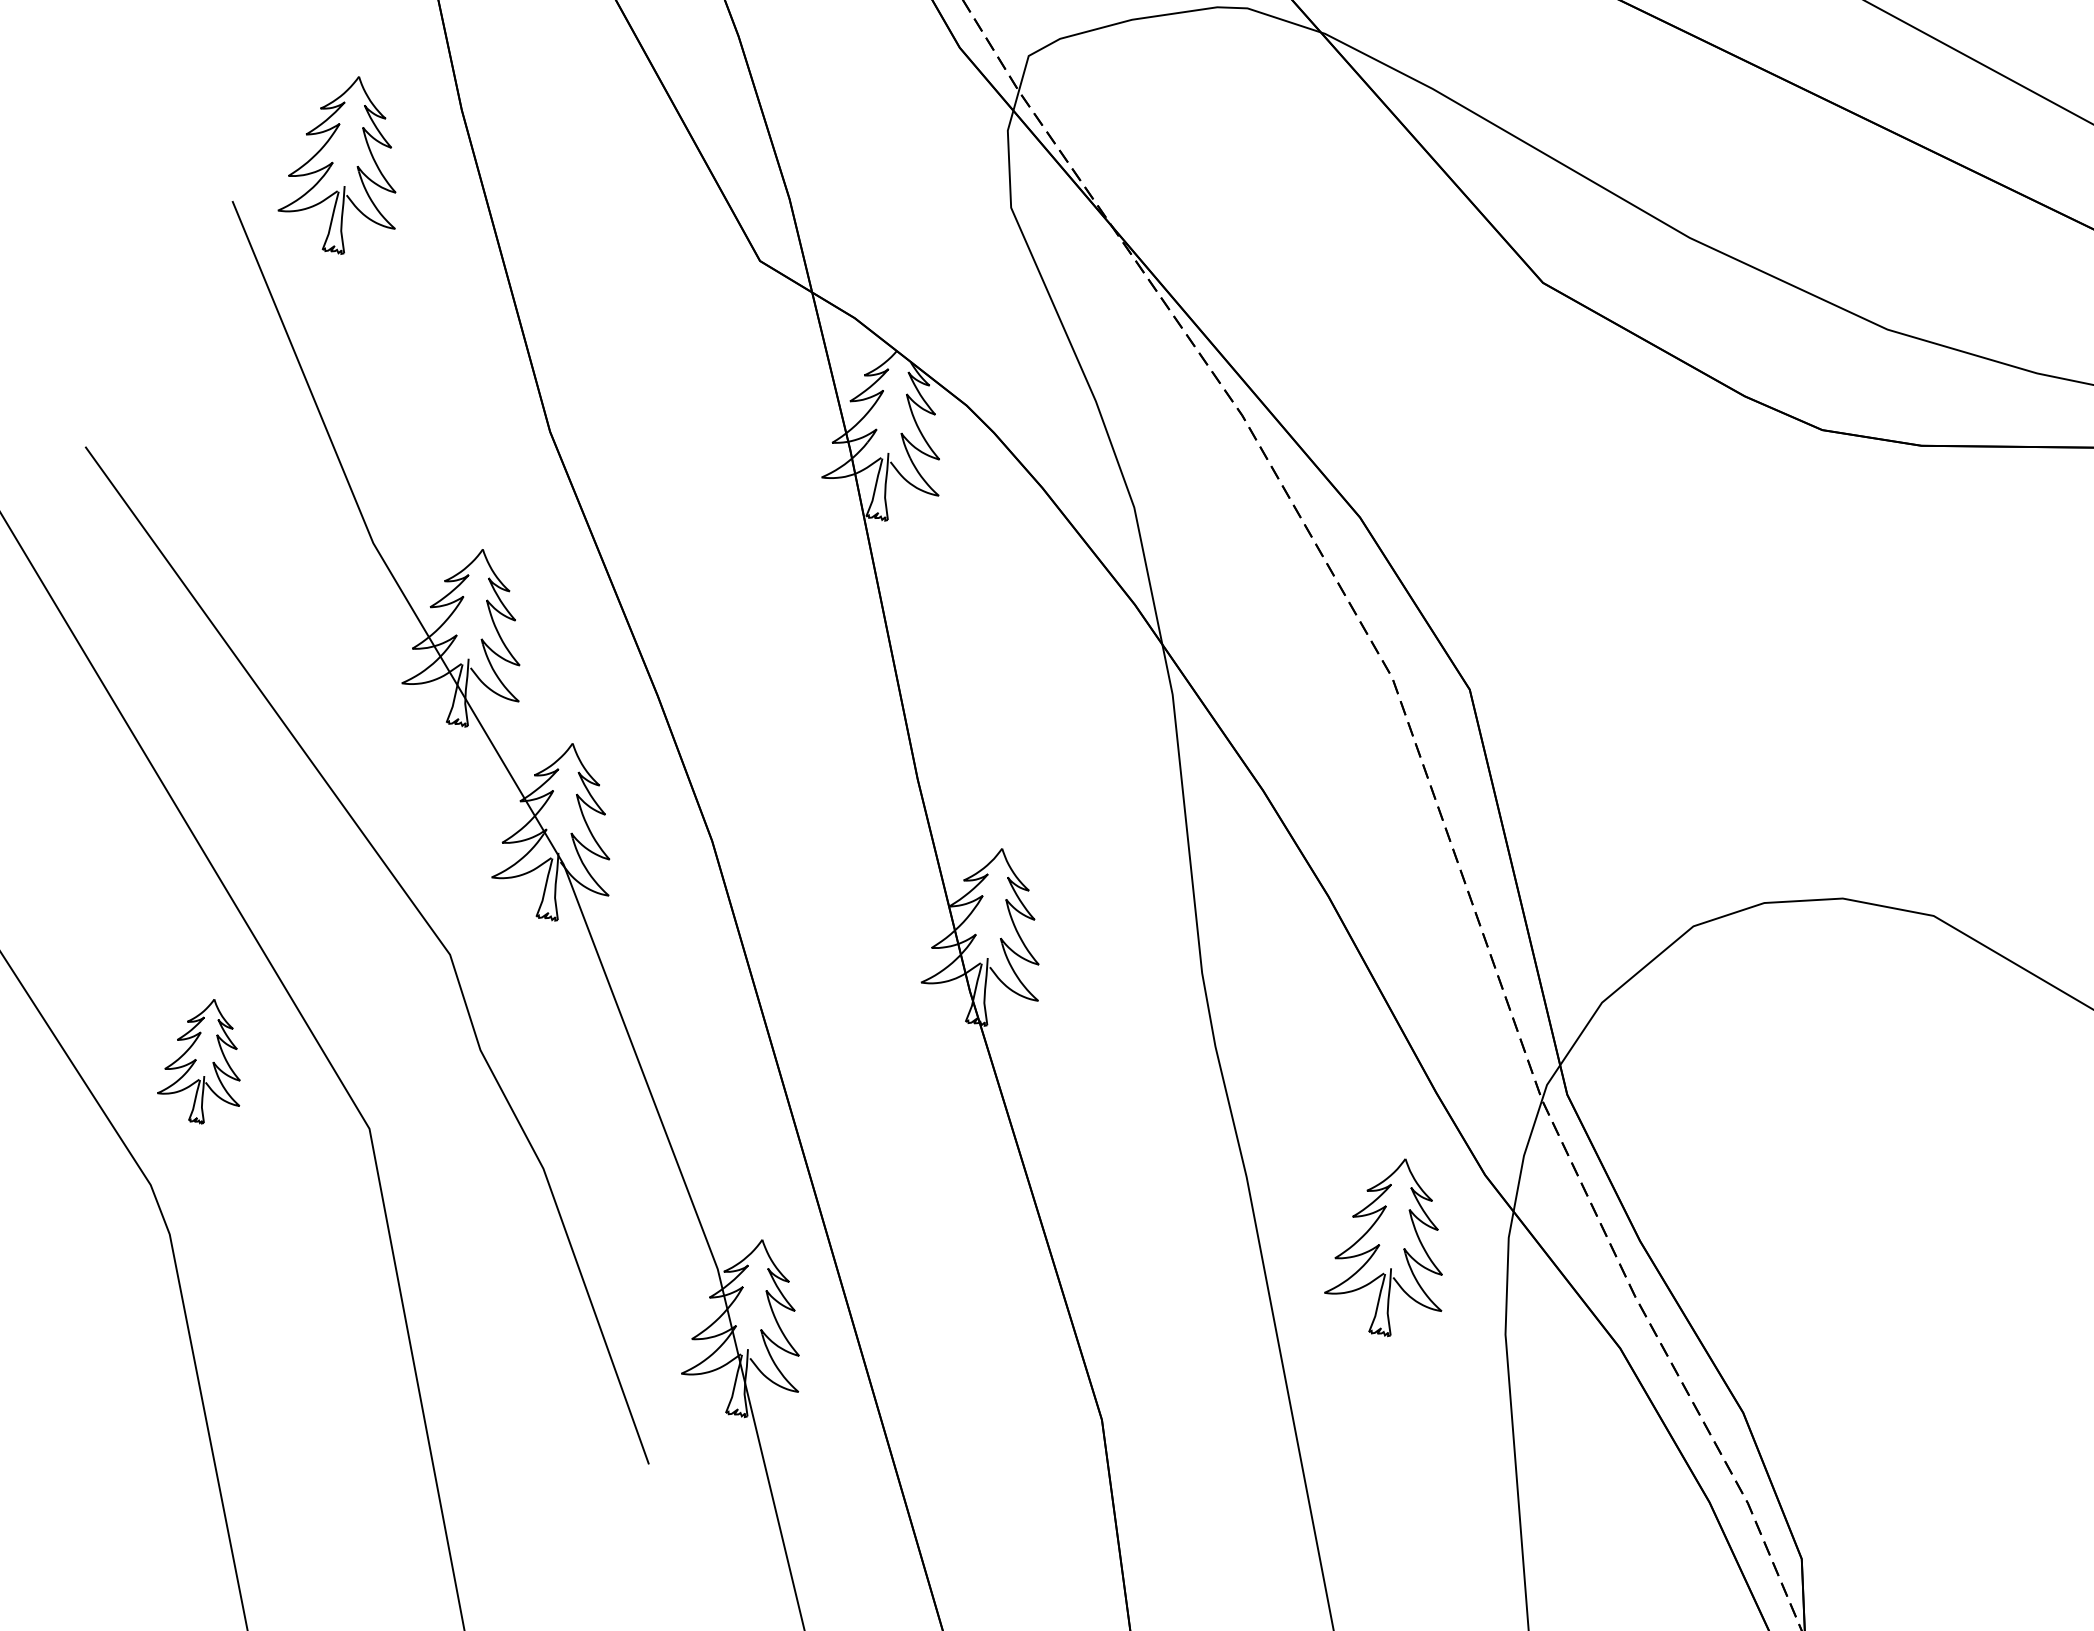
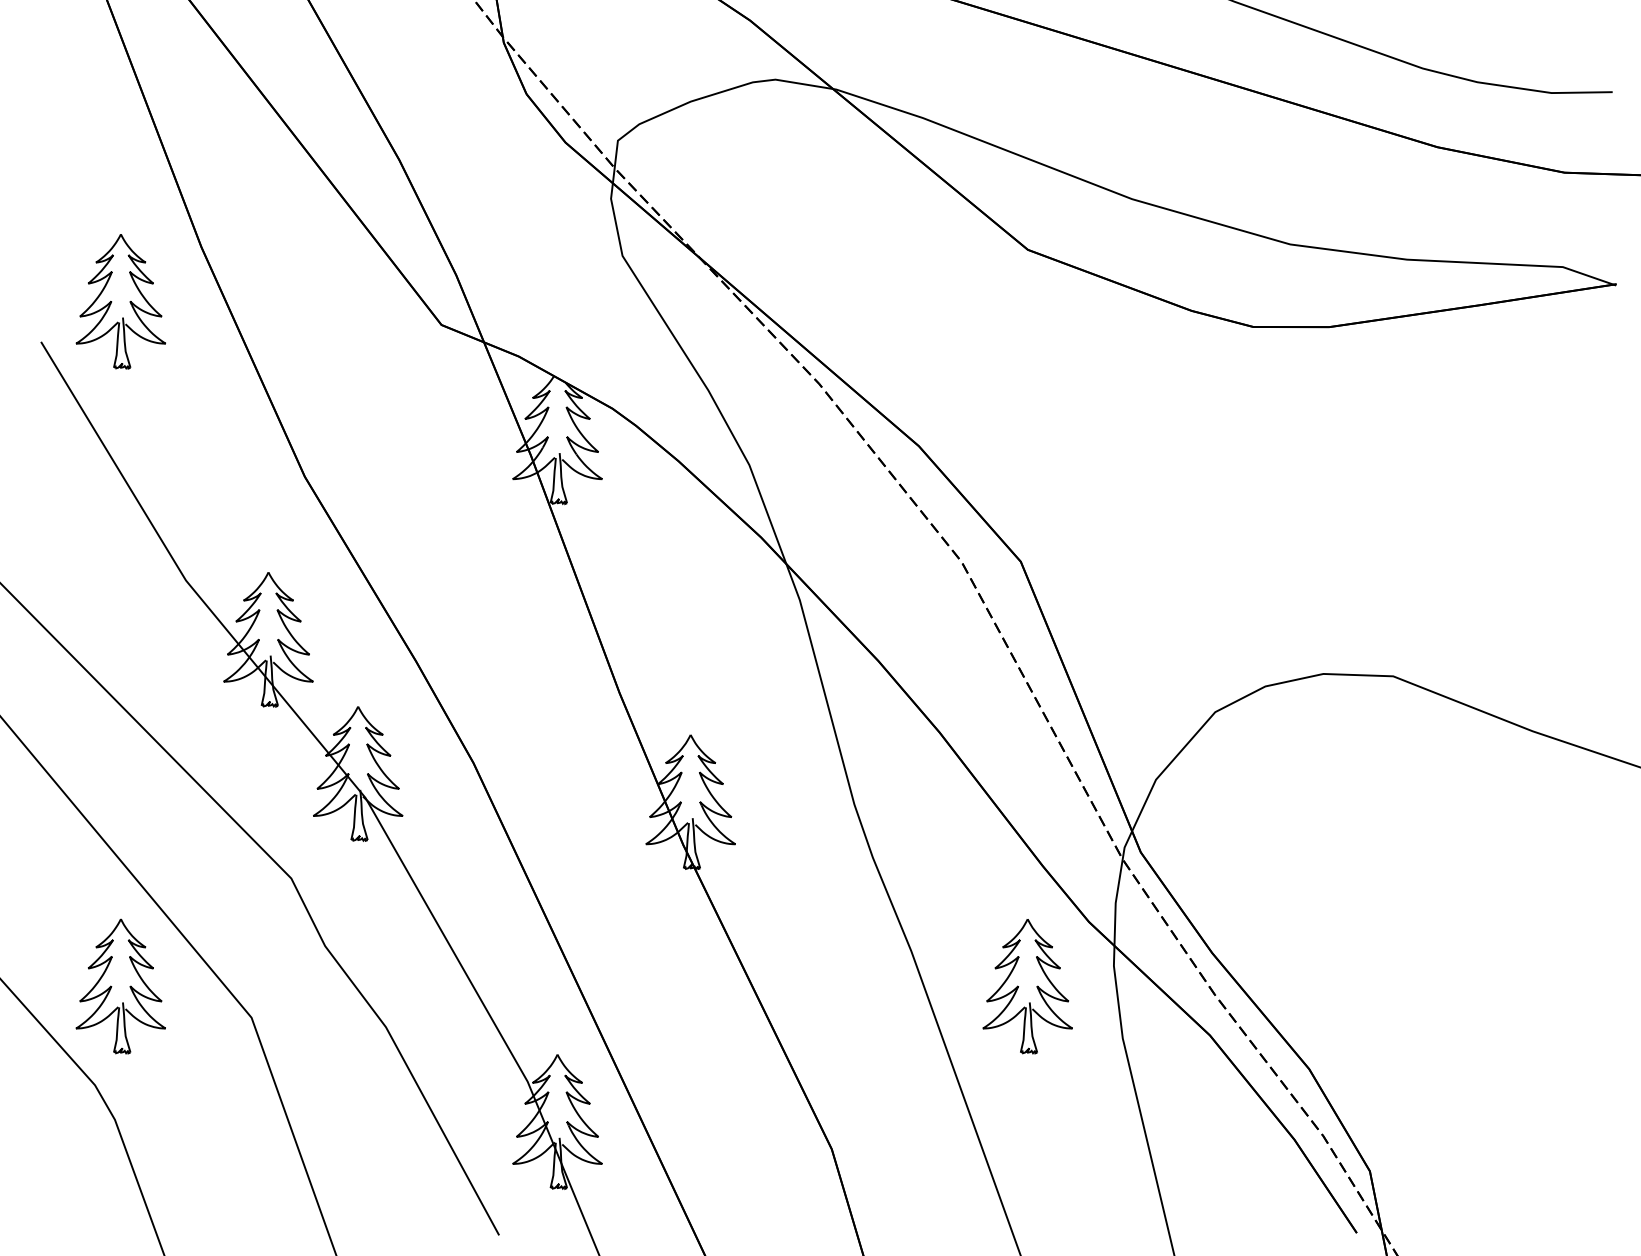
part: (204, 1061) -> (120, 986), size x1.43

